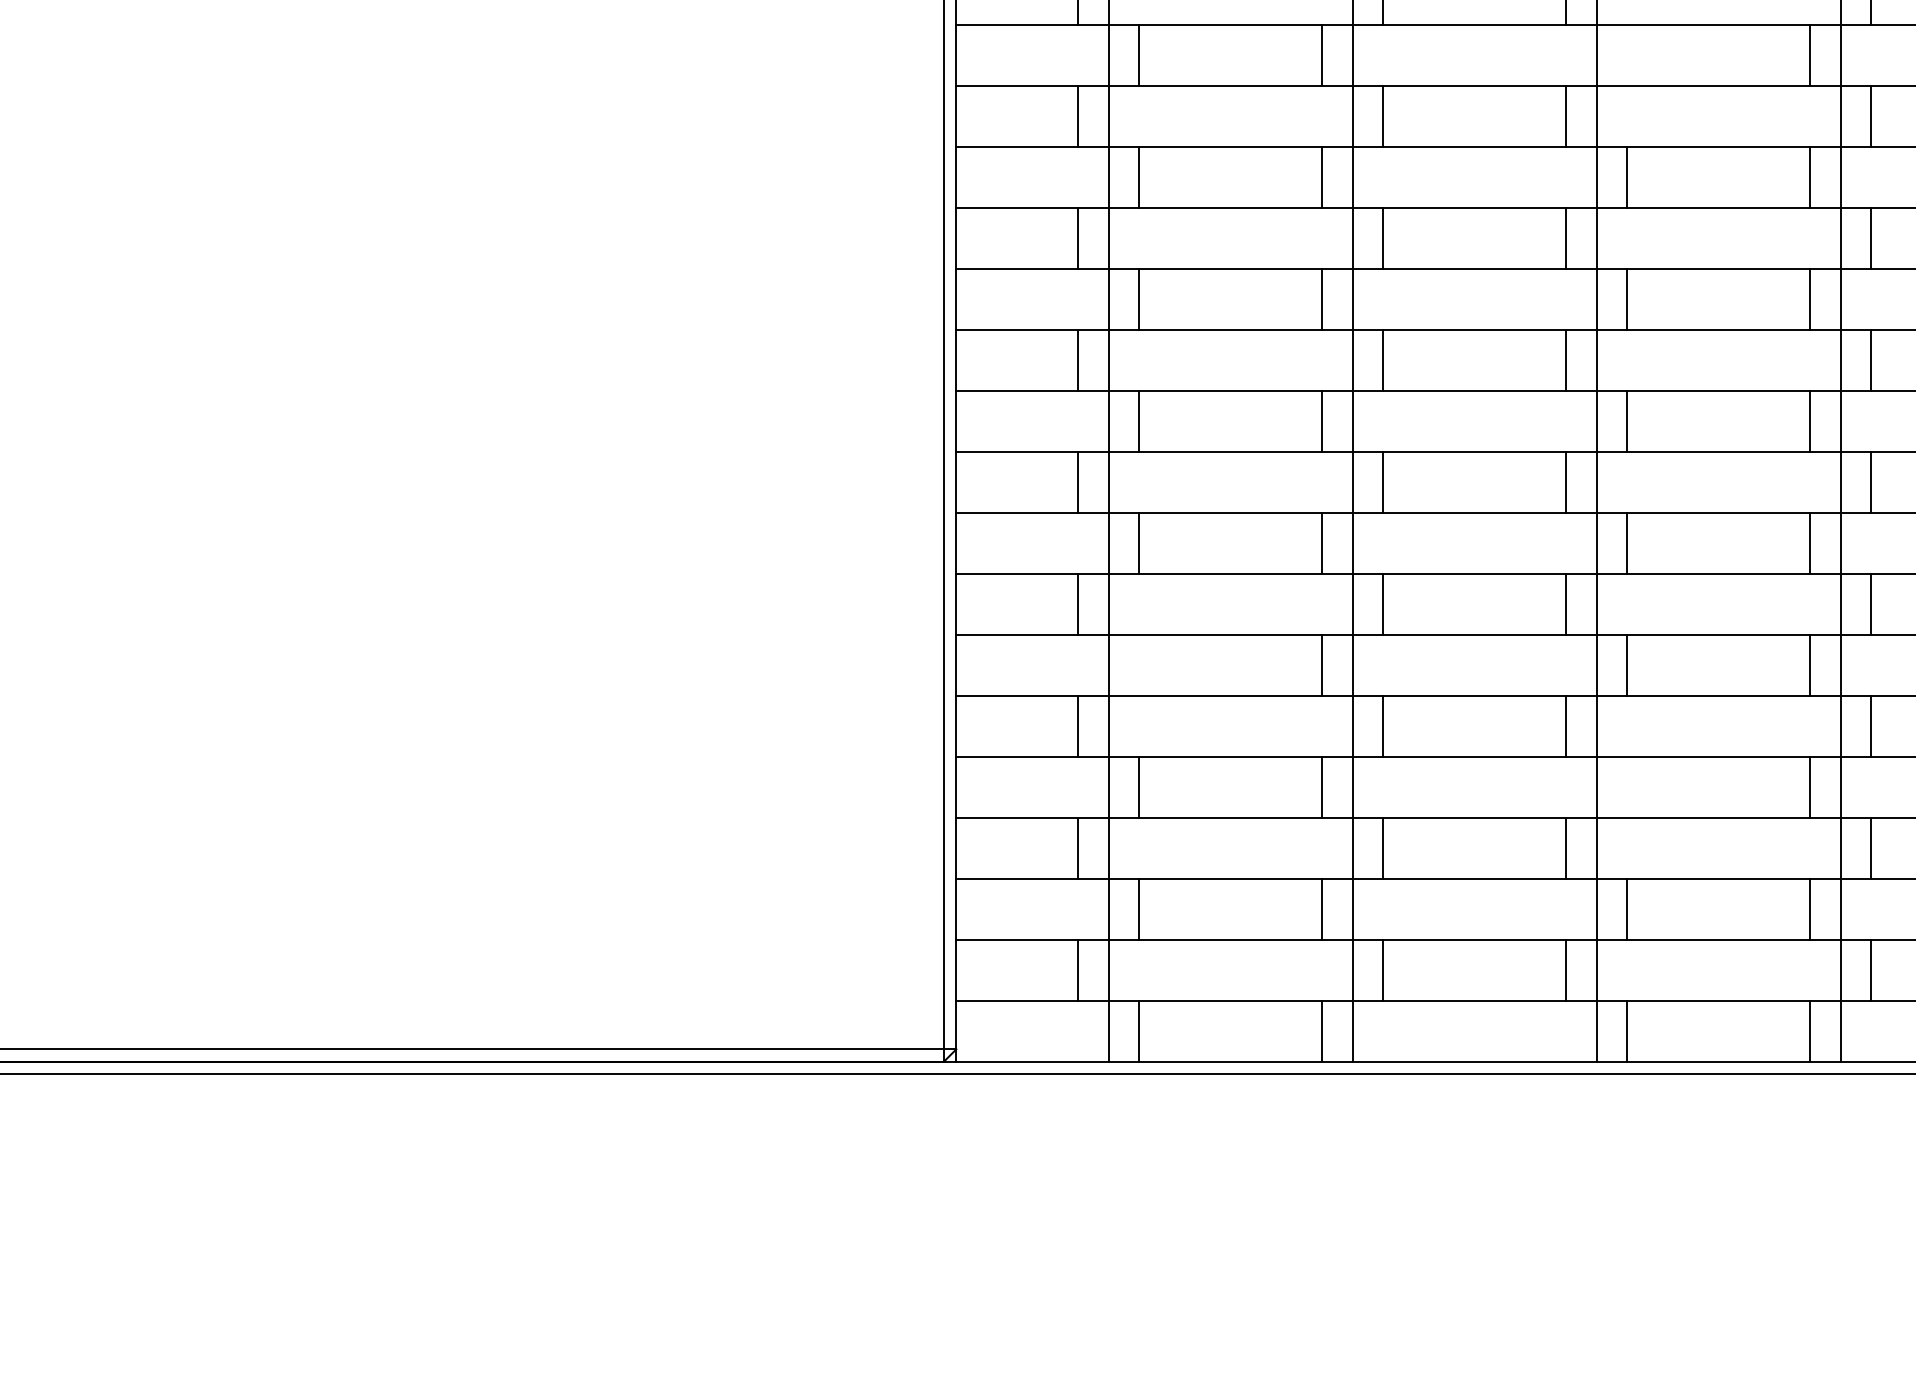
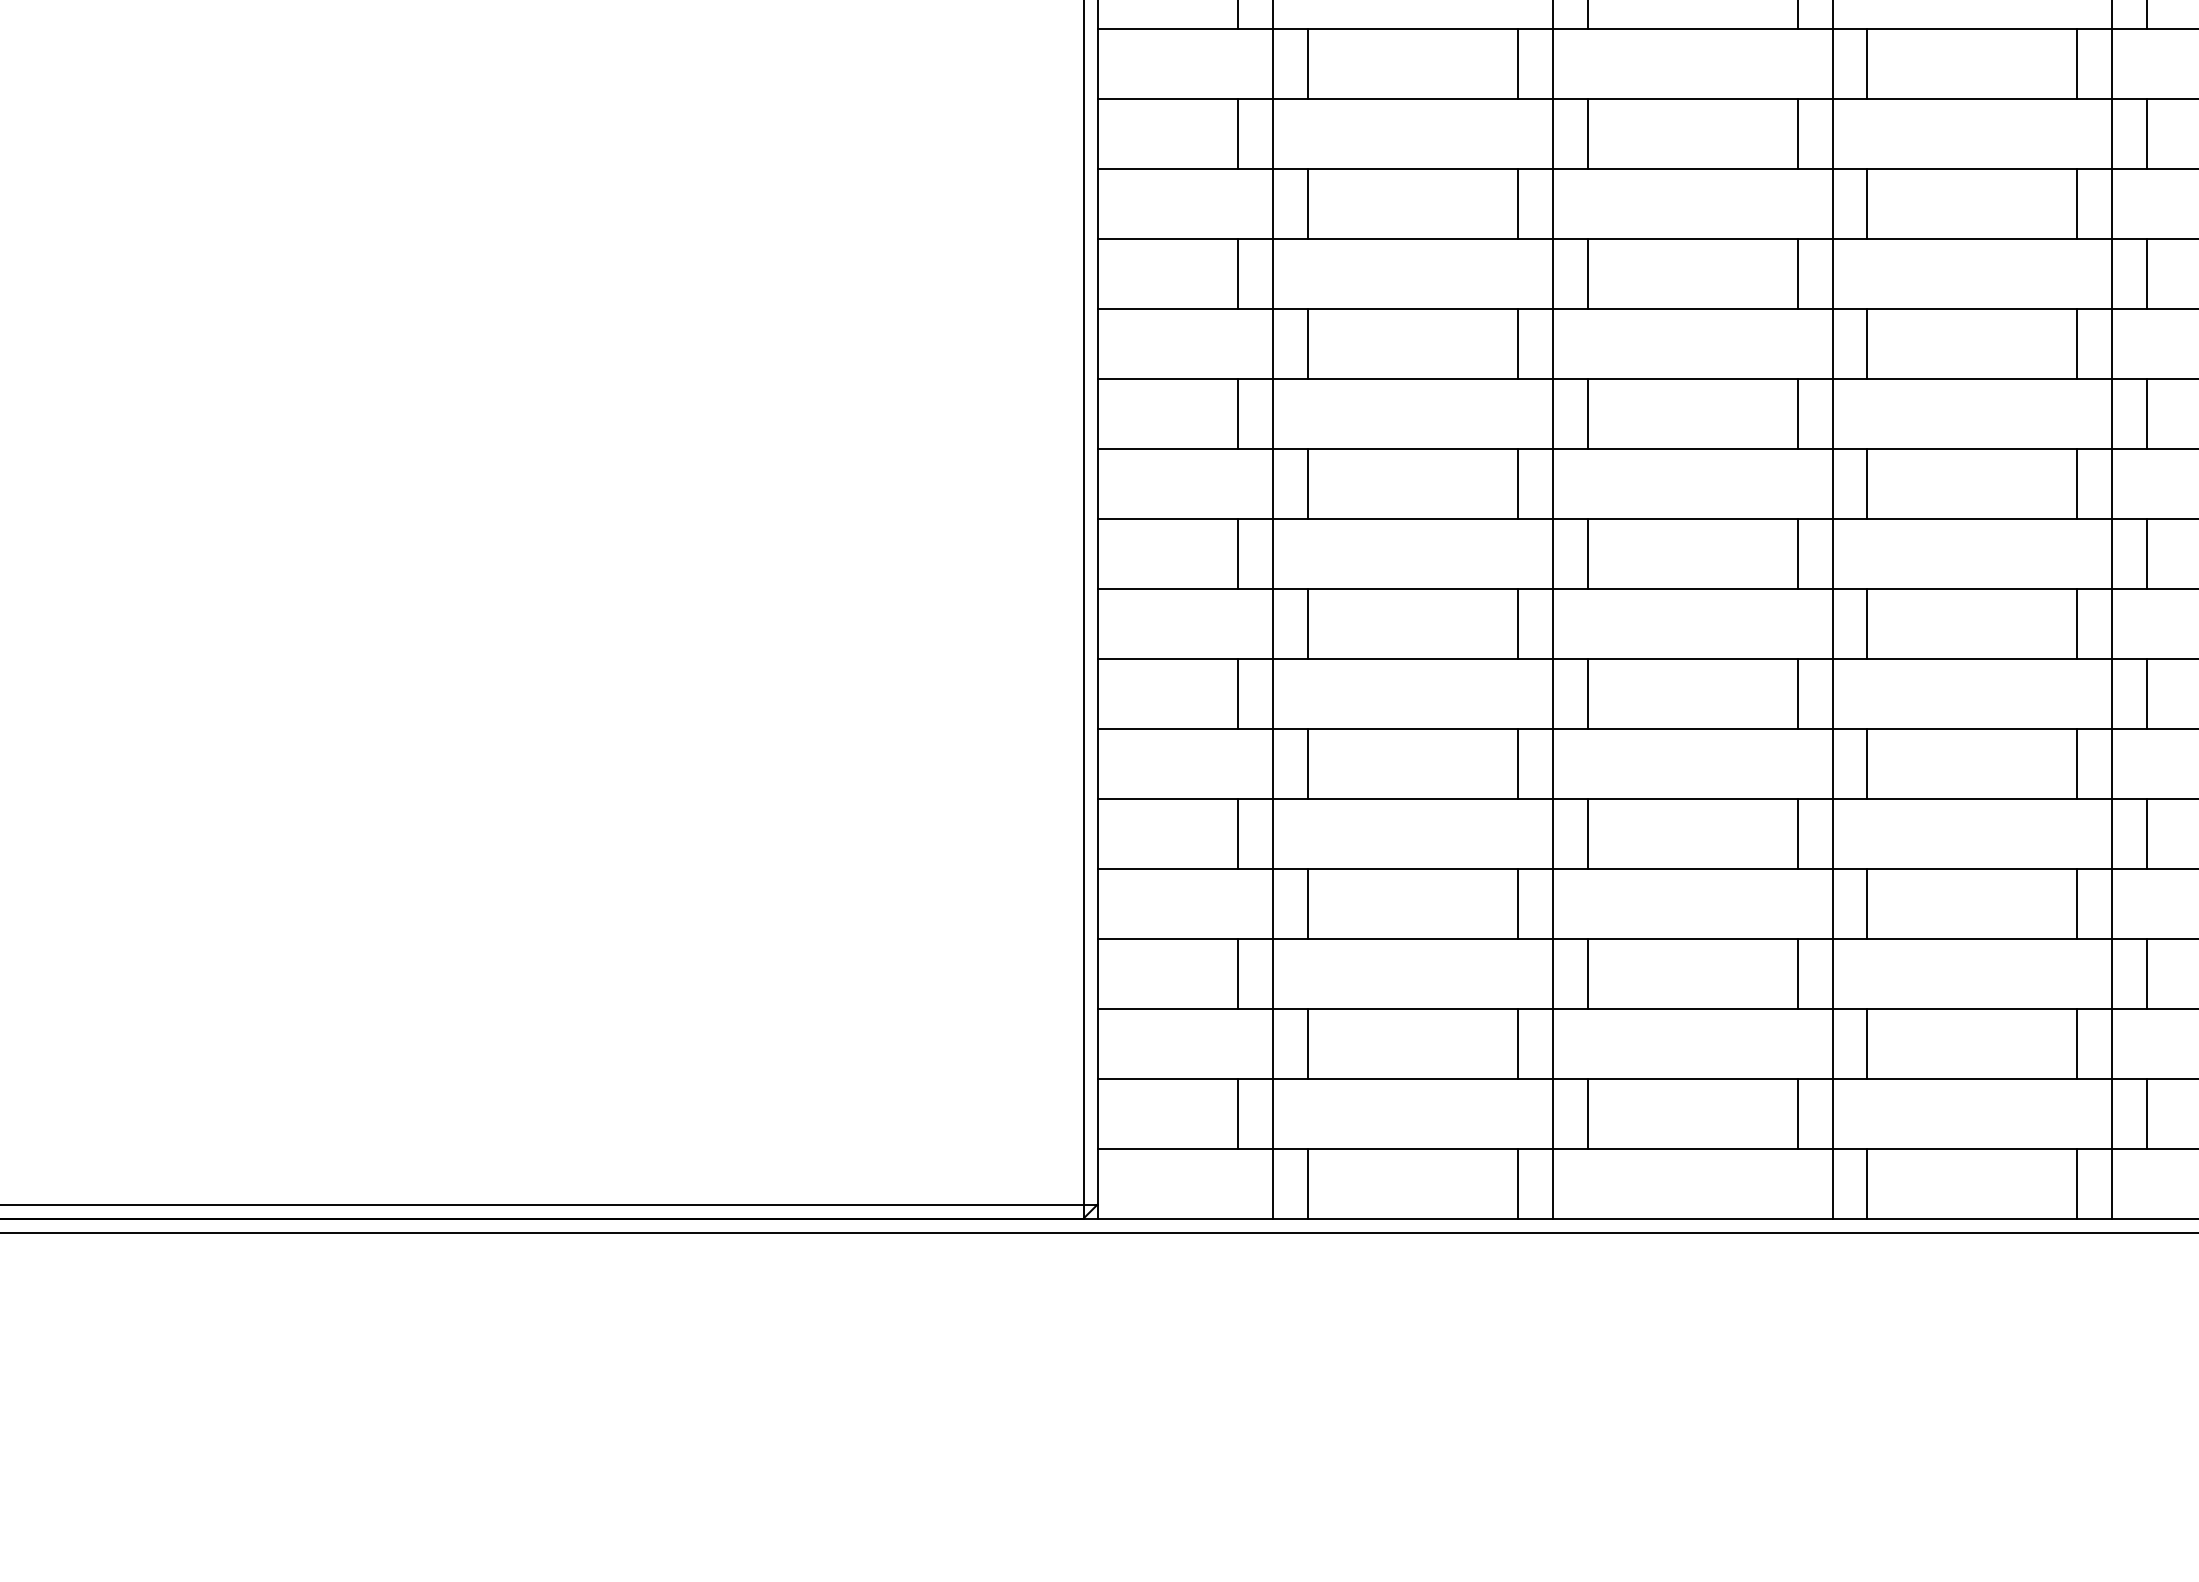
line: (1627, 54) -> (1867, 62), added
line: (1139, 664) -> (1307, 762), added
line: (1627, 786) -> (1867, 902), added

